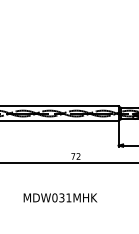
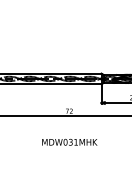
text: (60, 196) -> (69, 141), moved

